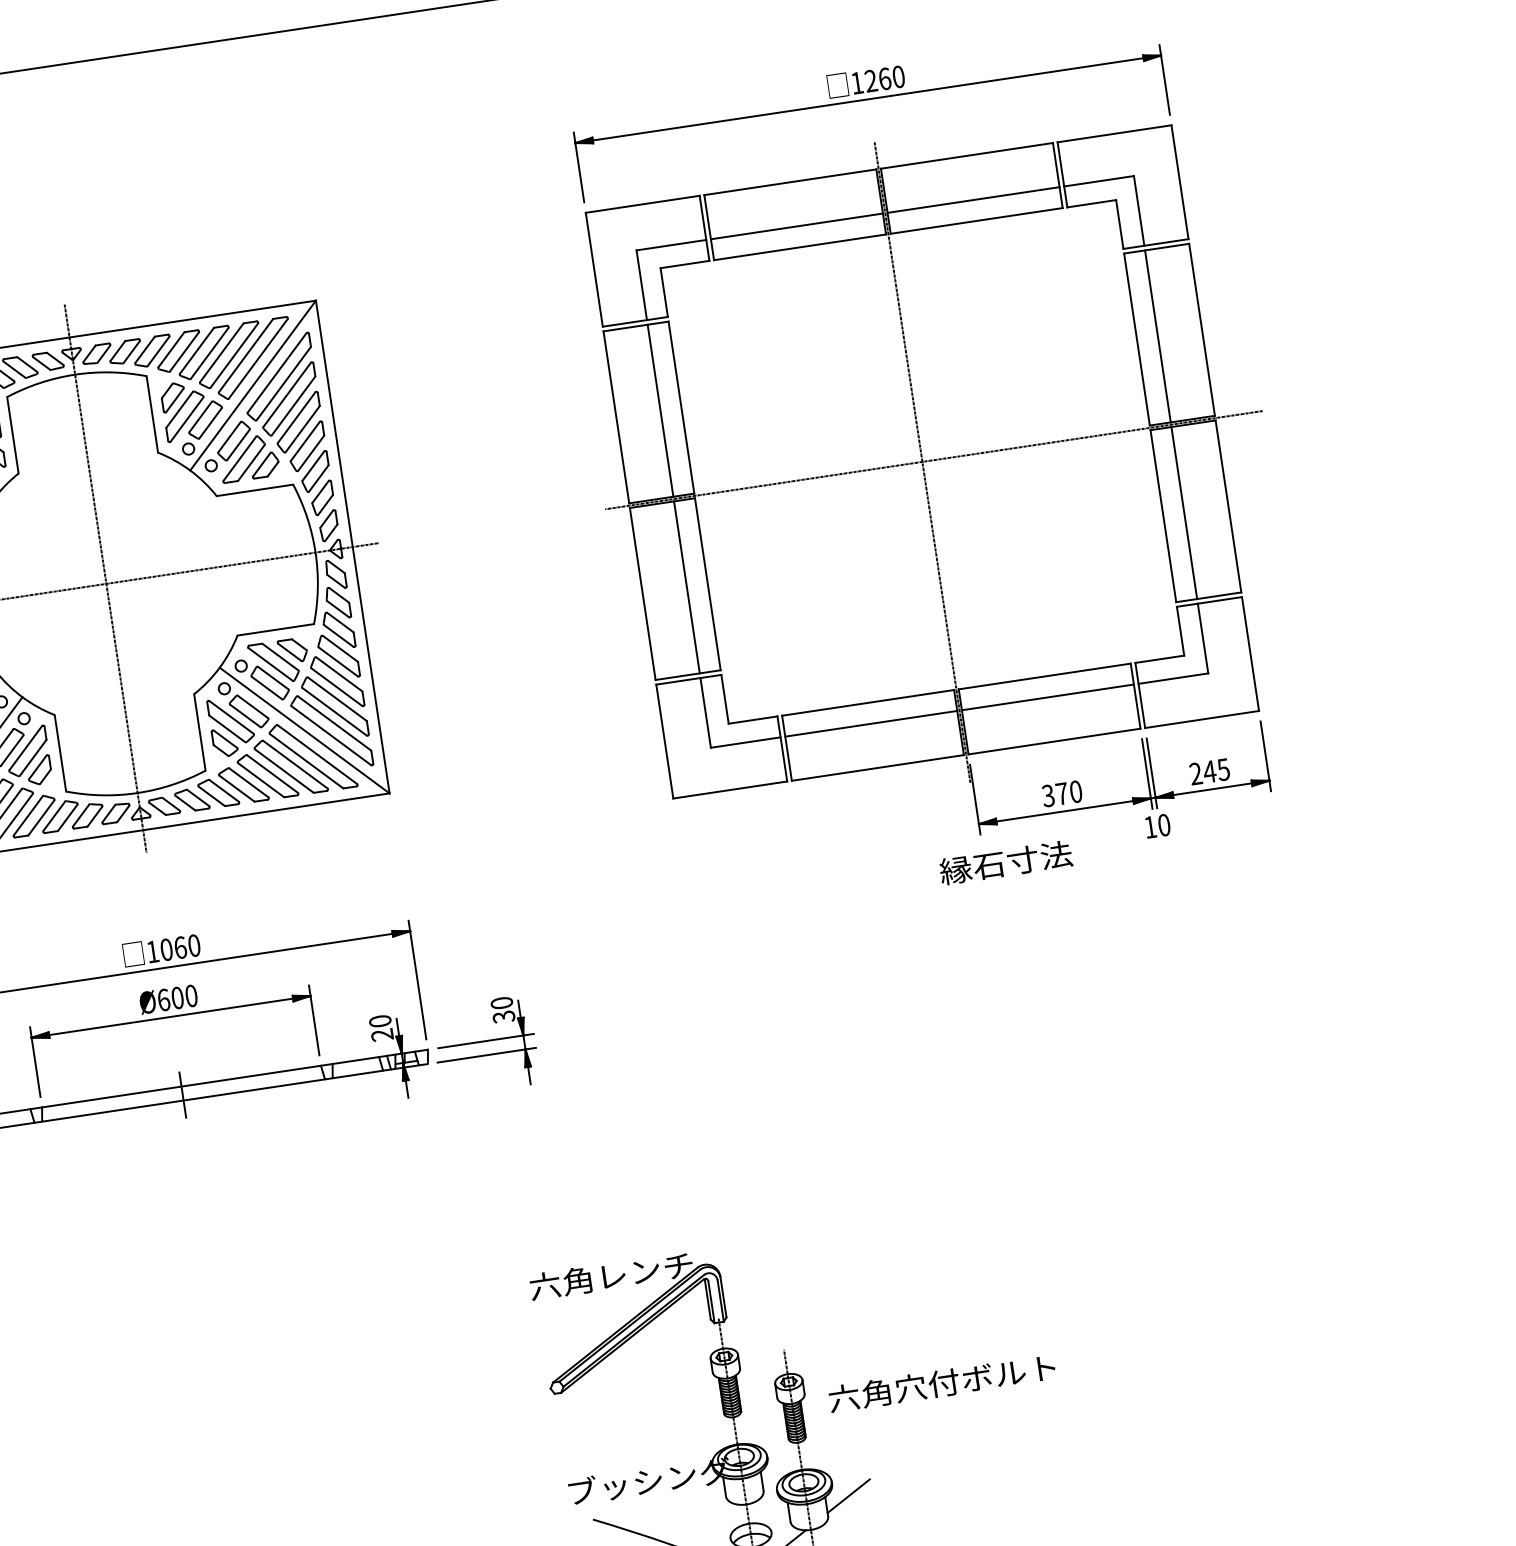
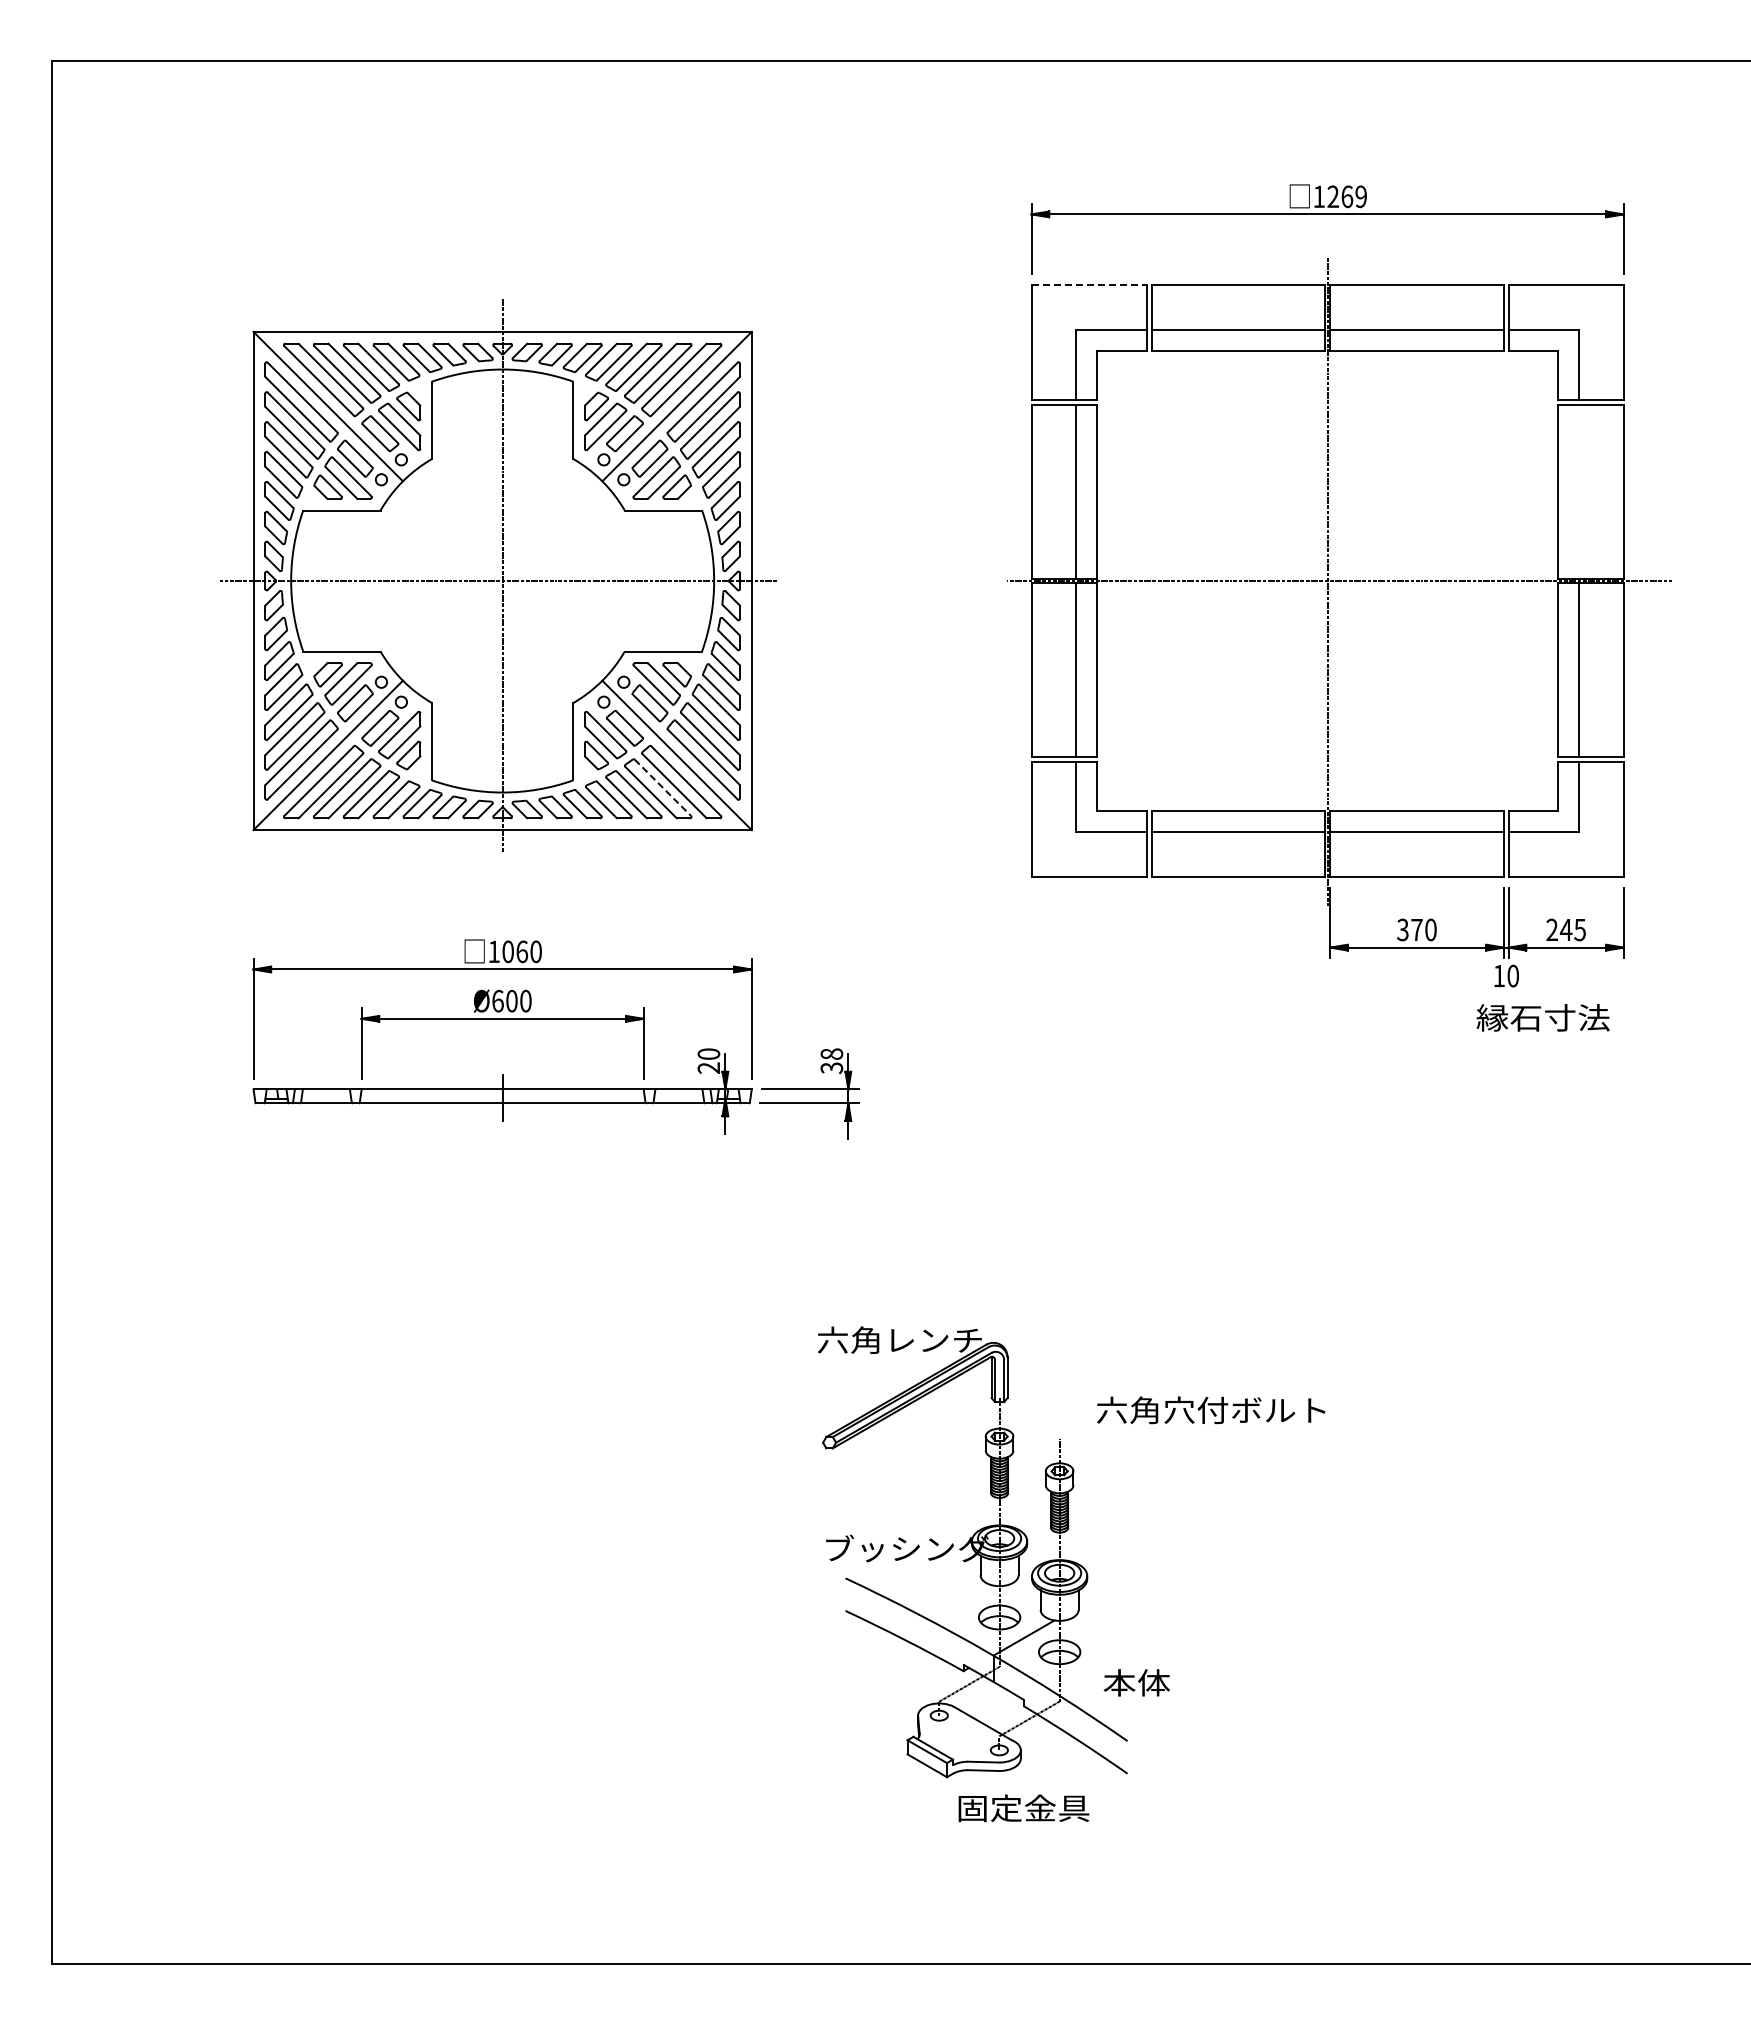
text: (897, 76) -> (1360, 196), 1260 -> 1269
line: (642, 203) -> (1089, 284), solid -> dashed
line: (1158, 336) -> (1579, 491), removed
line: (294, 764) -> (662, 787), solid -> dashed
text: (1005, 862) -> (1542, 1017), moved
text: (501, 1002) -> (831, 1053), 30 -> 38
text: (942, 1383) -> (1211, 1410), moved
line: (848, 1495) -> (1101, 1592), removed

